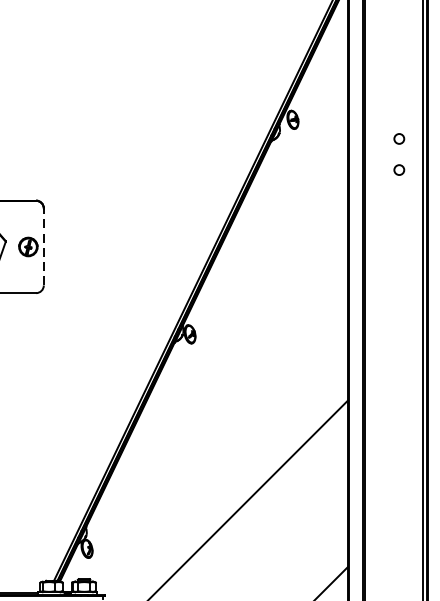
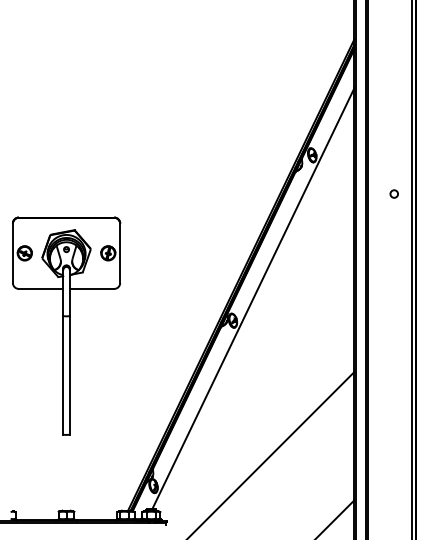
circle: (398, 138) -> (393, 169), removed
line: (44, 247) -> (120, 253), dashed -> solid
line: (216, 305) -> (253, 298), added

